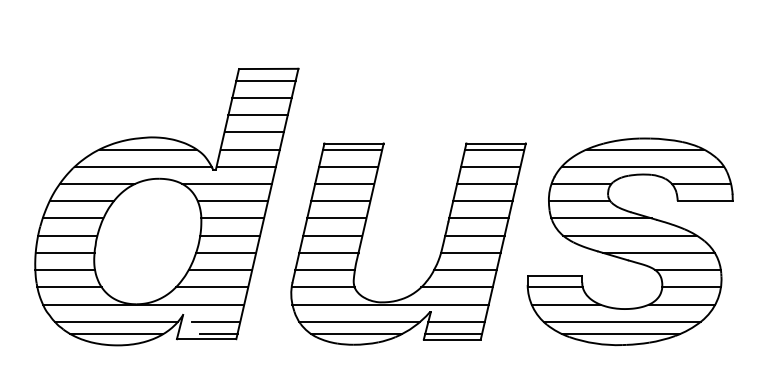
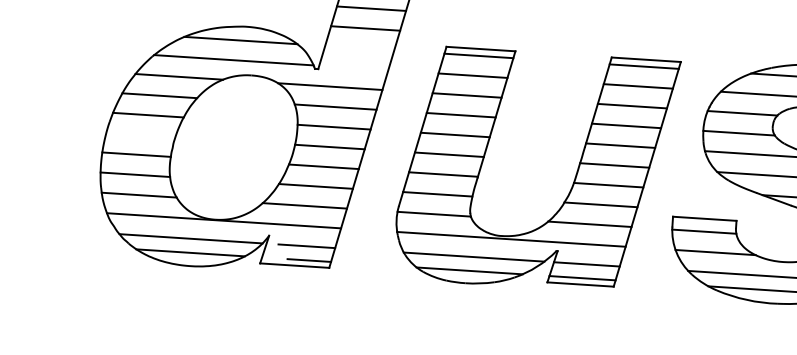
line: (249, 149) -> (358, 48), removed
line: (245, 166) -> (352, 67), removed
line: (67, 235) -> (140, 134), removed

